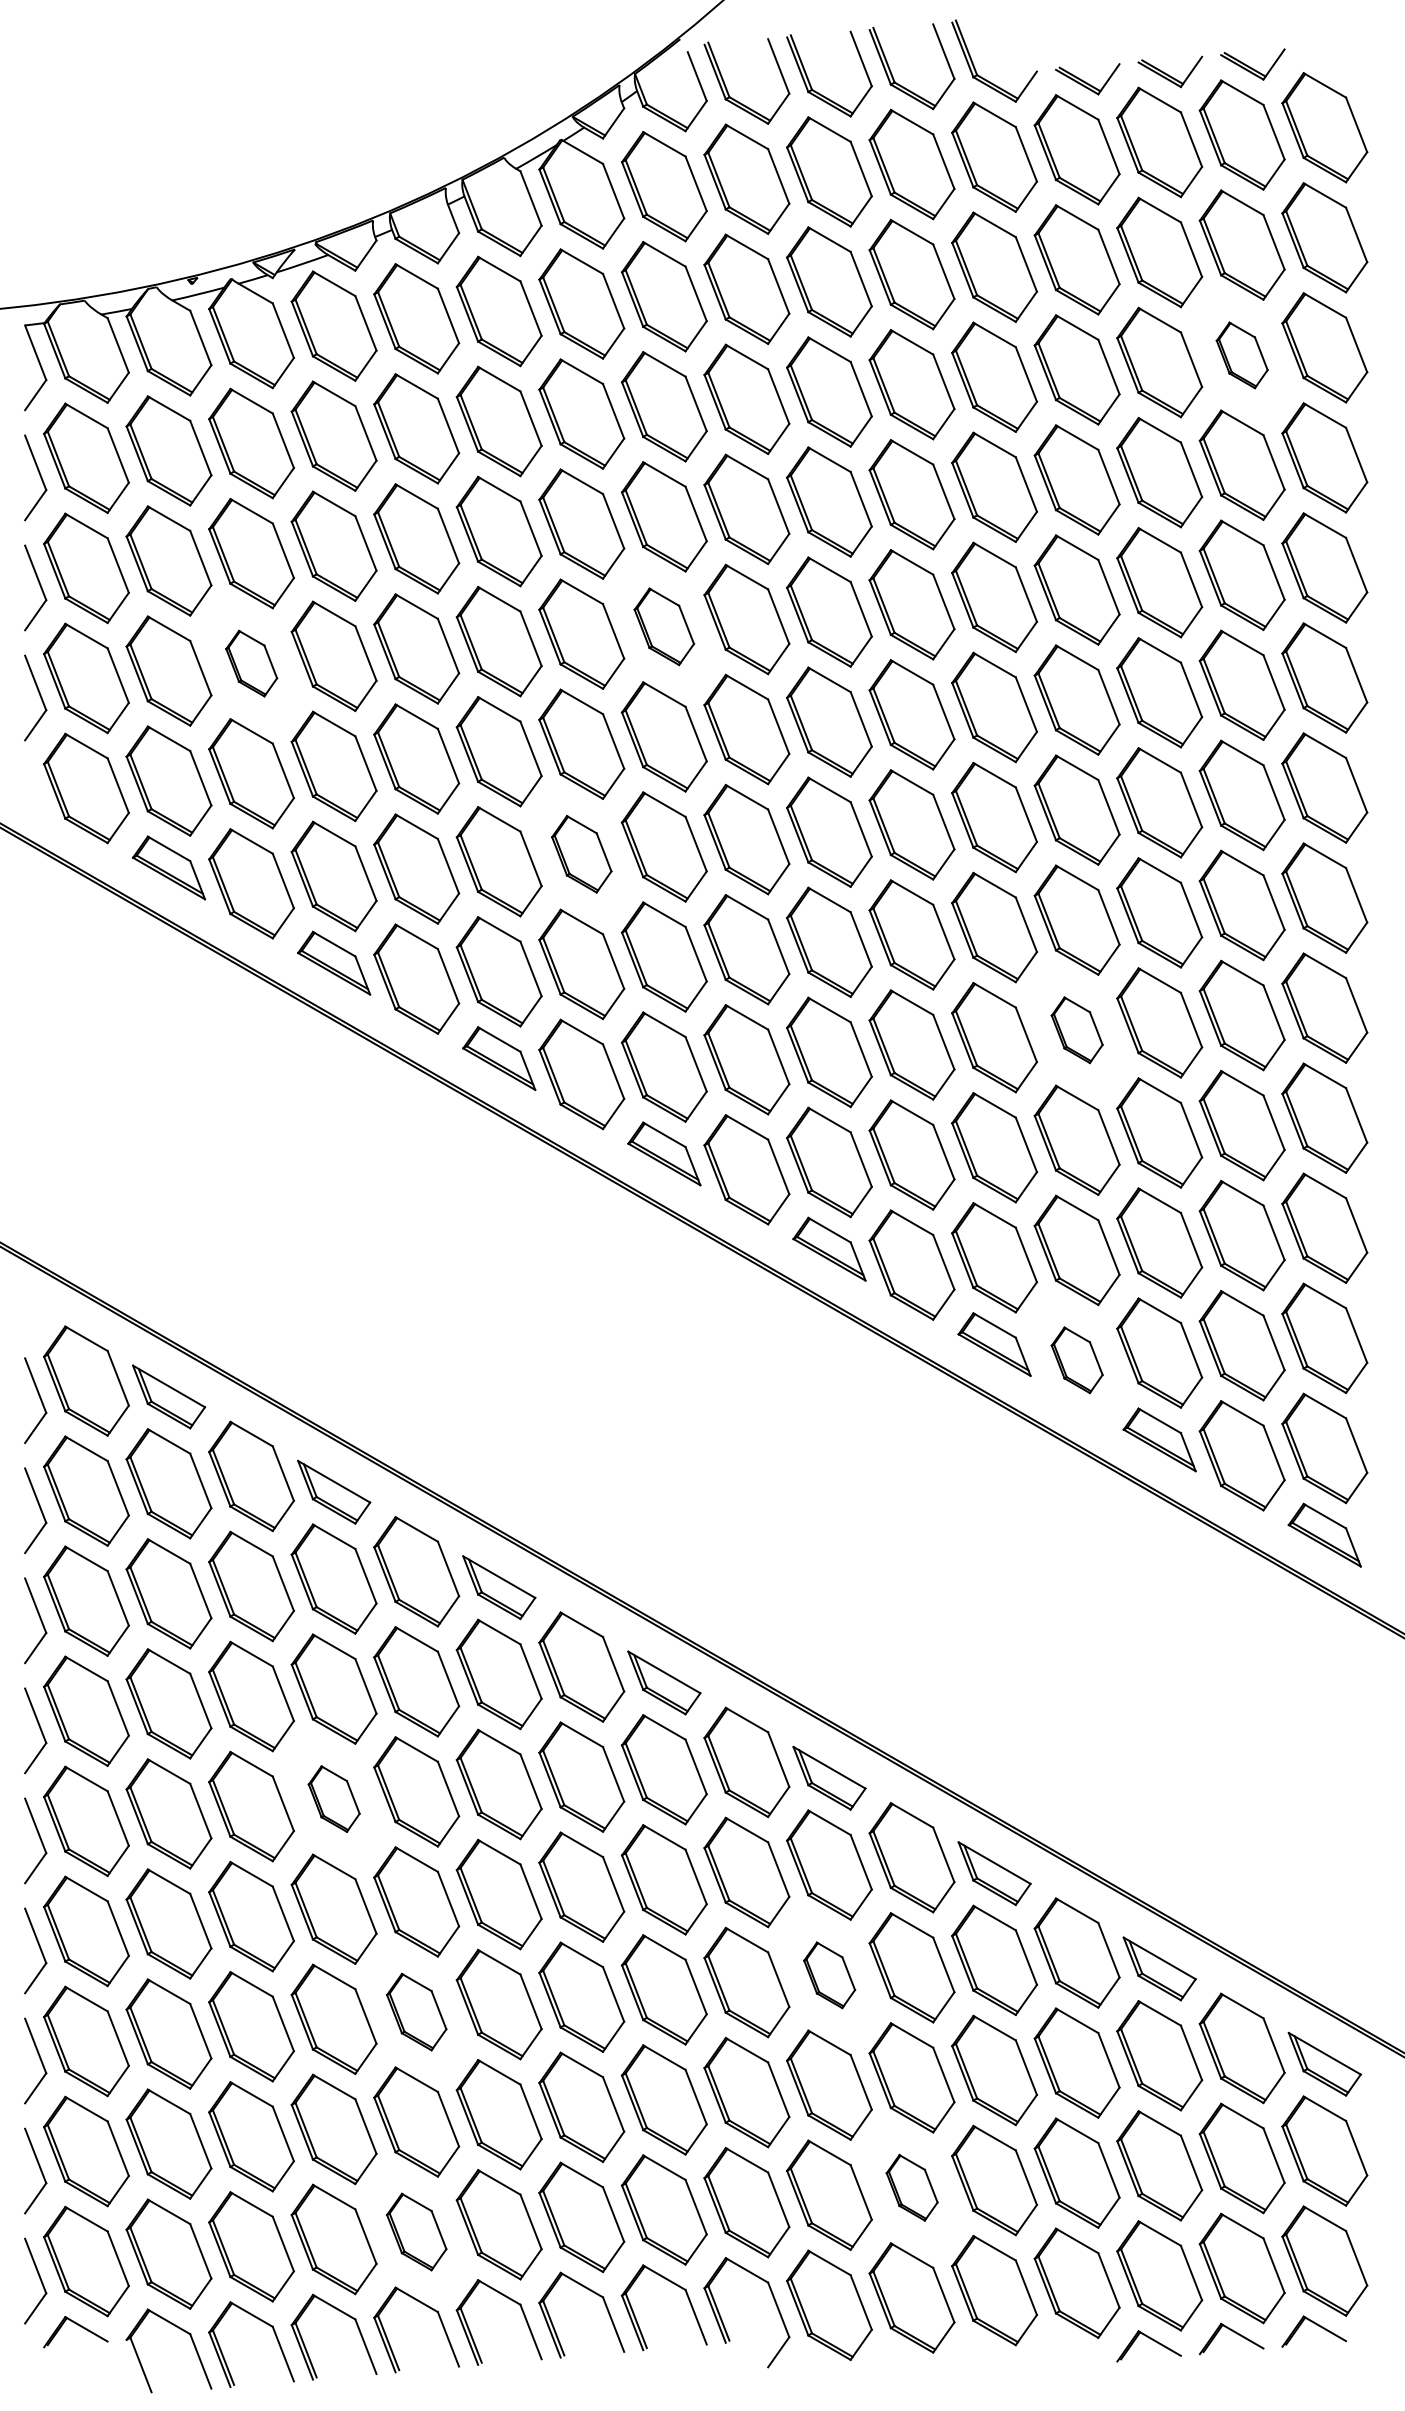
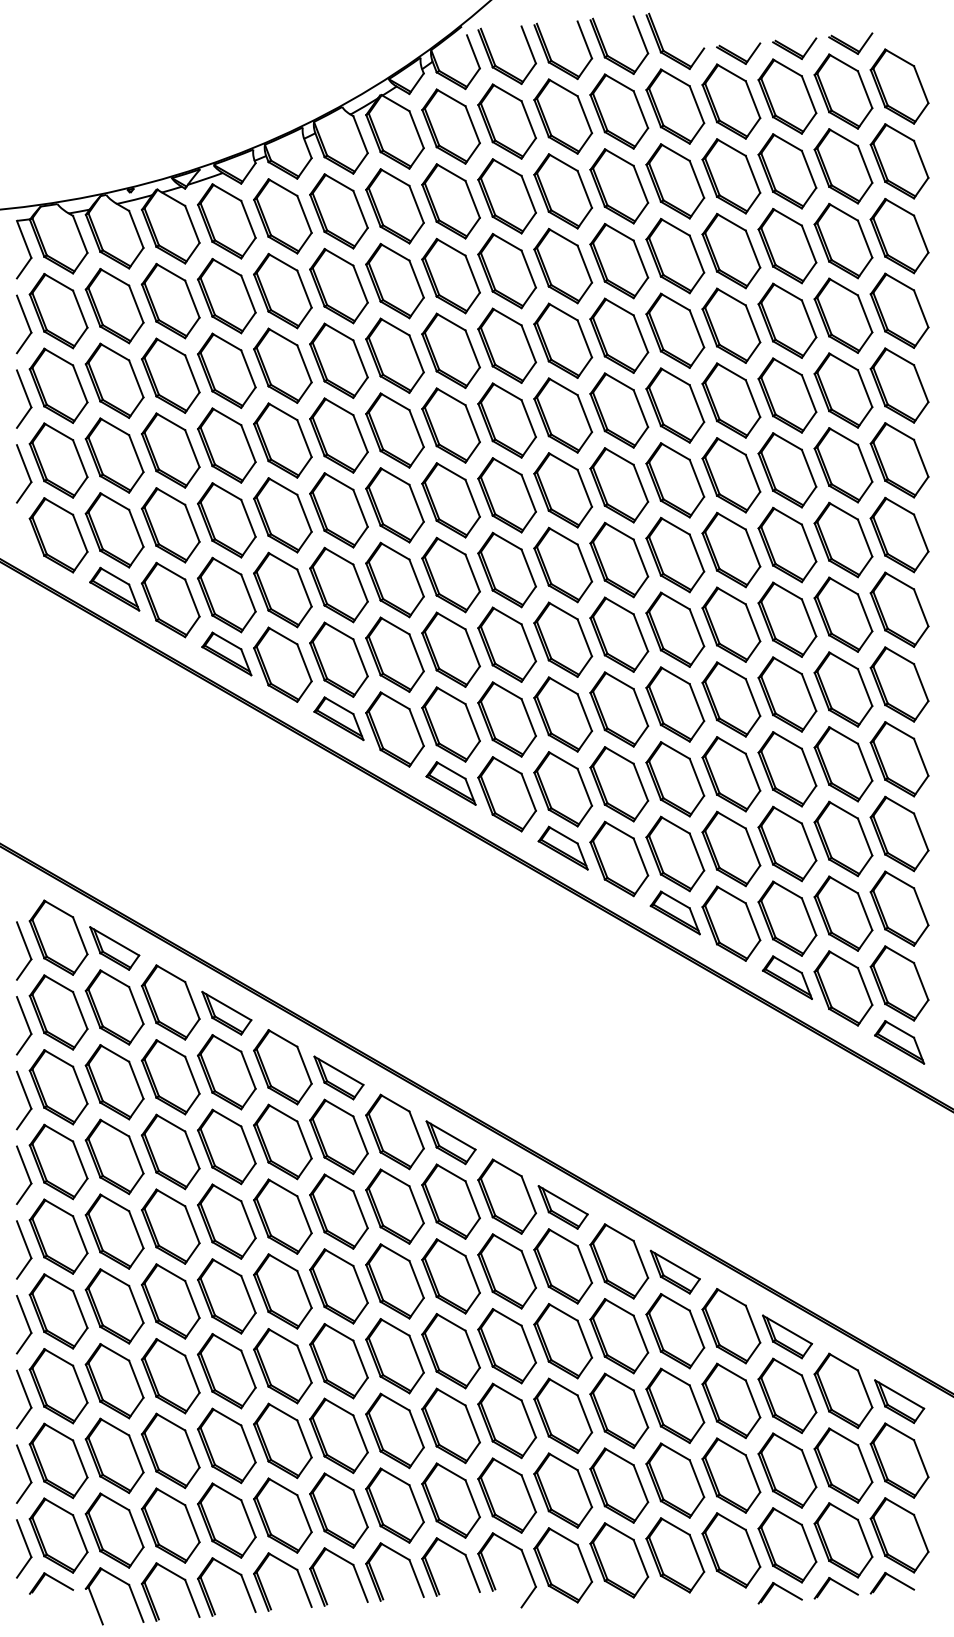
part: (1242, 355) -> (843, 241), size x1.67
part: (663, 626) -> (450, 425), size x1.43
part: (251, 663) -> (170, 450), size x1.67
part: (581, 853) -> (394, 579), size x1.43
part: (1077, 1030) -> (731, 699), size x1.67
part: (1077, 1360) -> (731, 923), size x1.67
part: (333, 1798) -> (226, 1221), size x1.67
part: (829, 1975) -> (563, 1341), size x1.67
part: (416, 2012) -> (282, 1366), size x1.43
part: (912, 2187) -> (619, 1485), size x1.67
part: (416, 2231) -> (282, 1515), size x1.43

